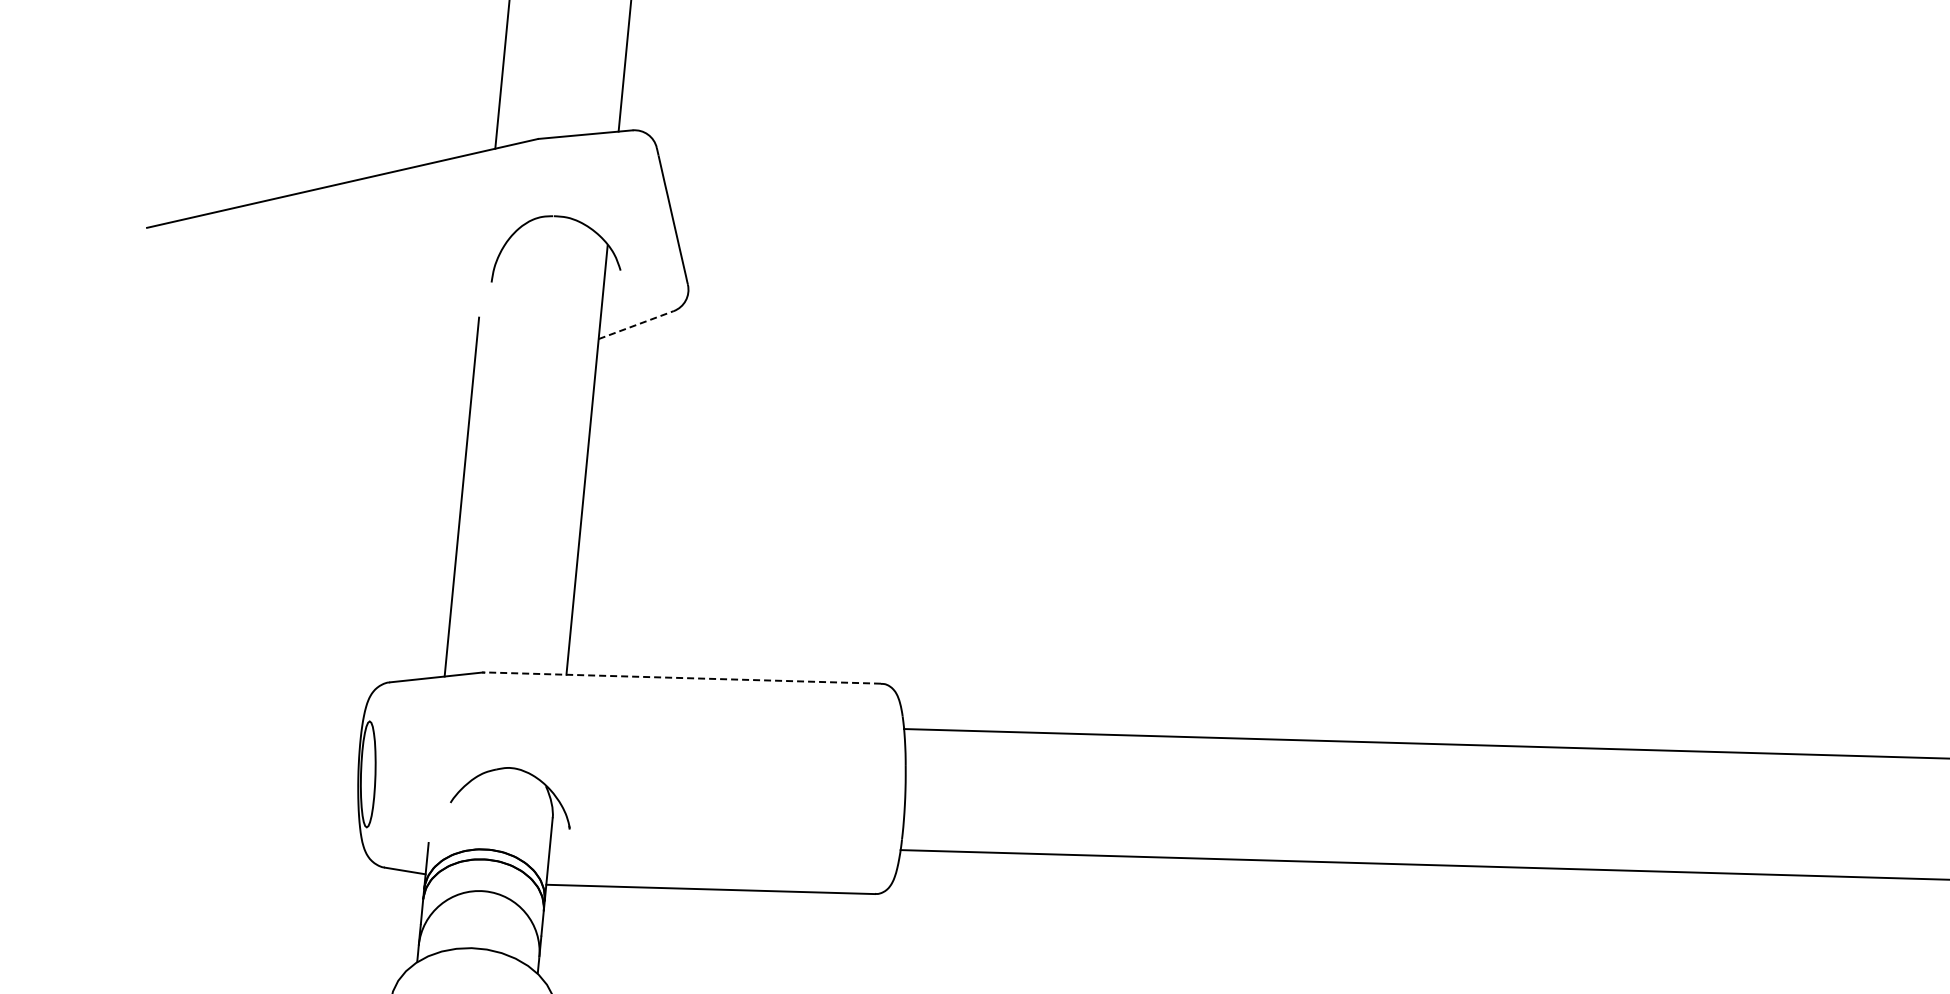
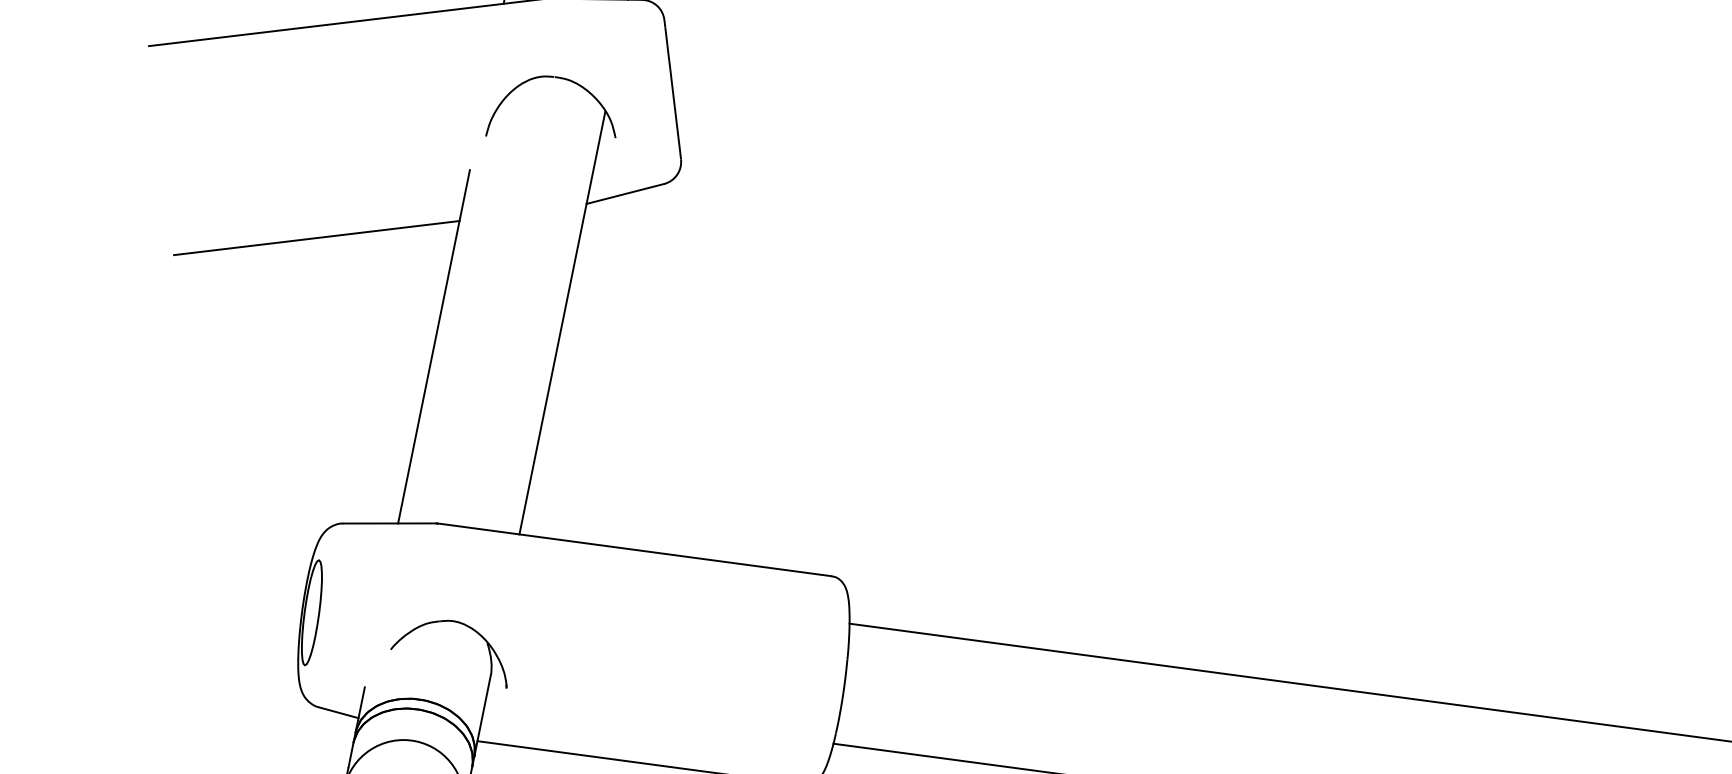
line: (636, 324) -> (625, 193), dashed -> solid
line: (333, 401) -> (316, 238), added
line: (682, 678) -> (634, 550), dashed -> solid

